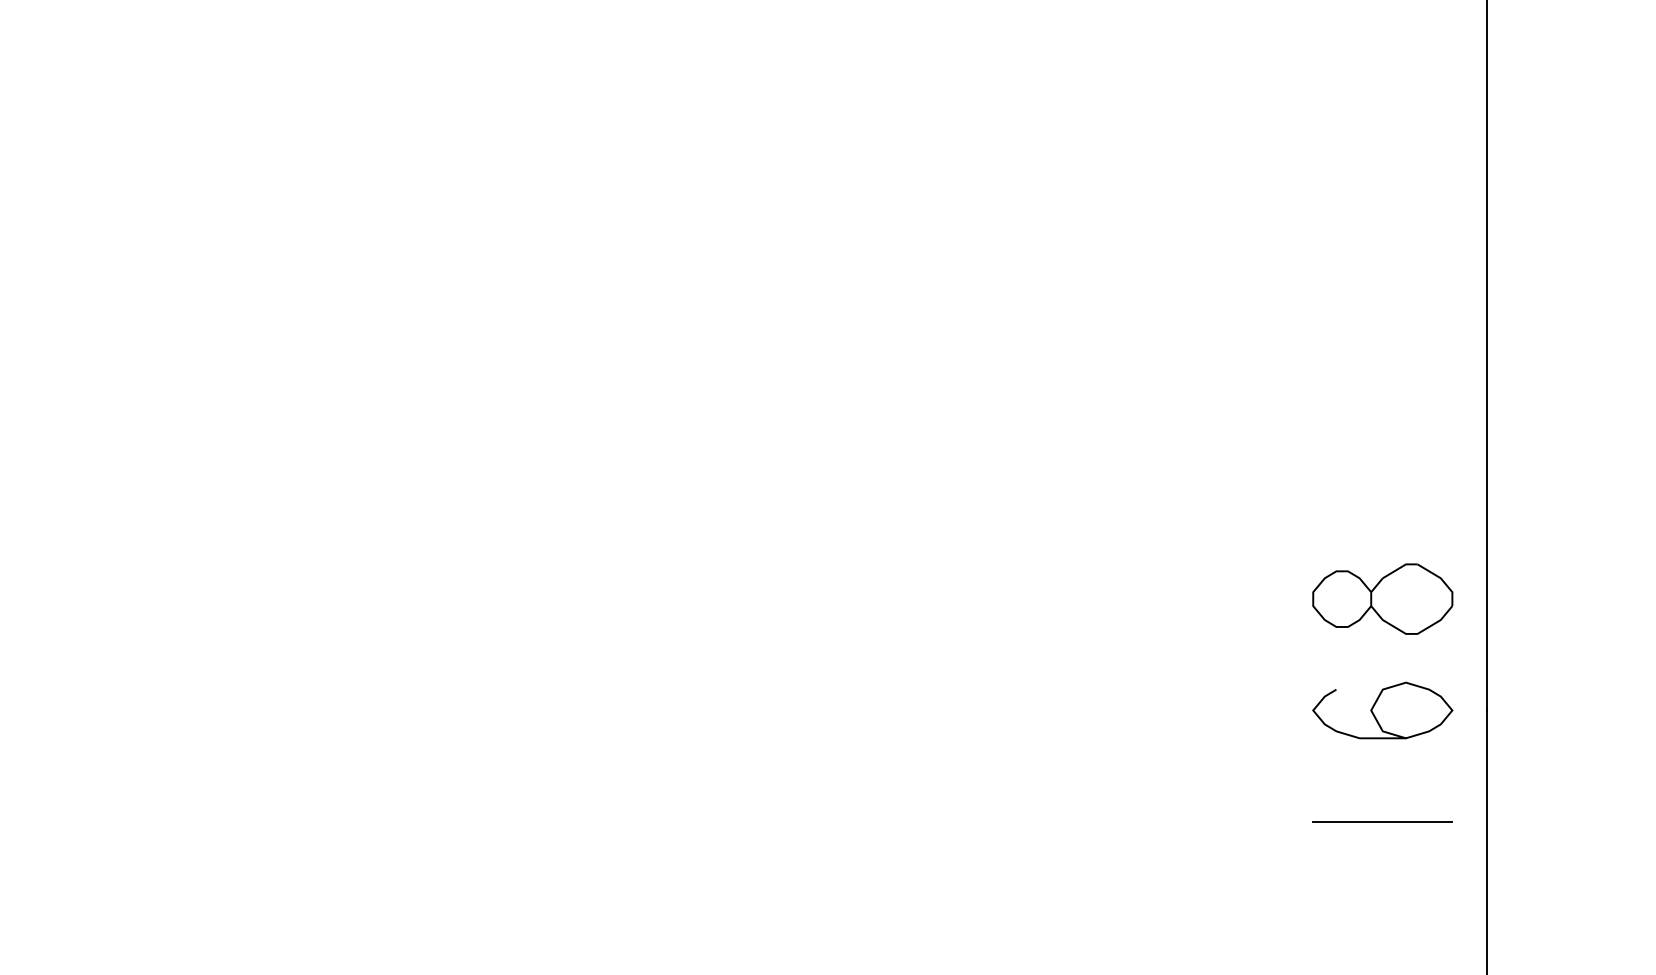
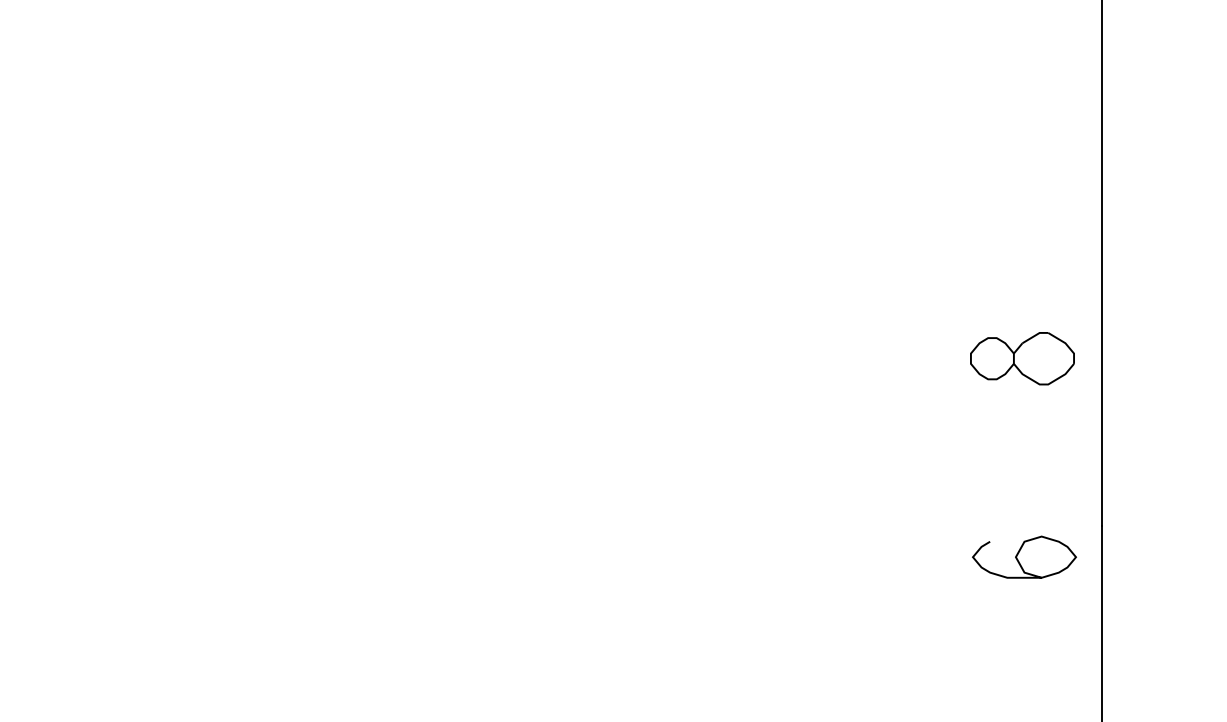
part: (1382, 598) -> (1022, 358), moved
curve: (1374, 706) -> (1018, 554), moved
line: (1382, 821) -> (1024, 608), removed

